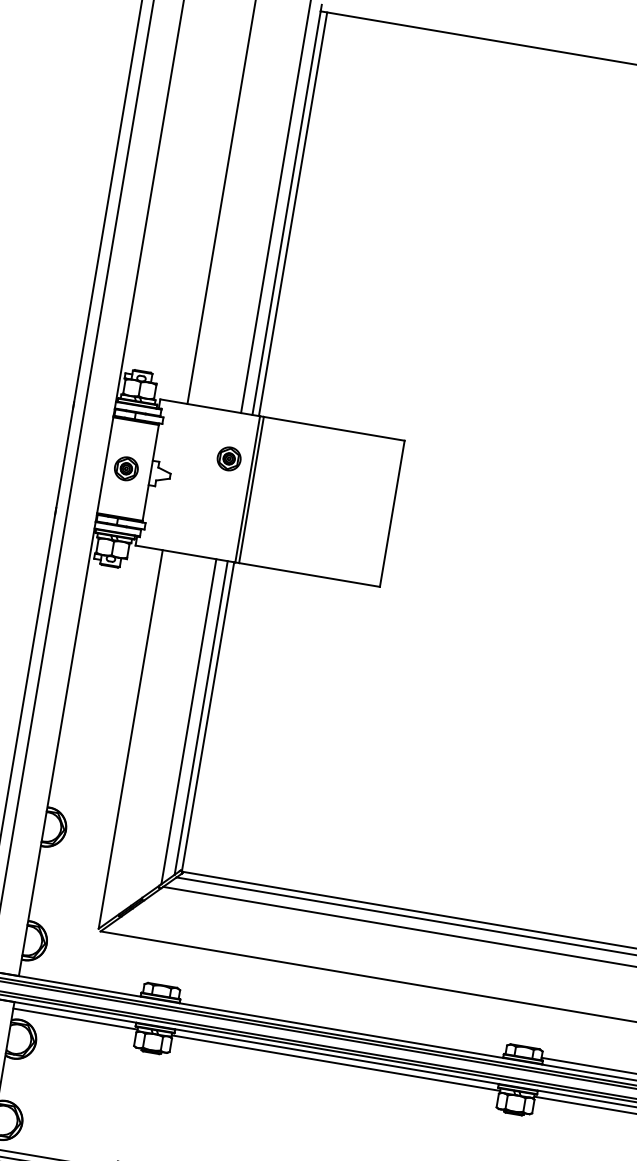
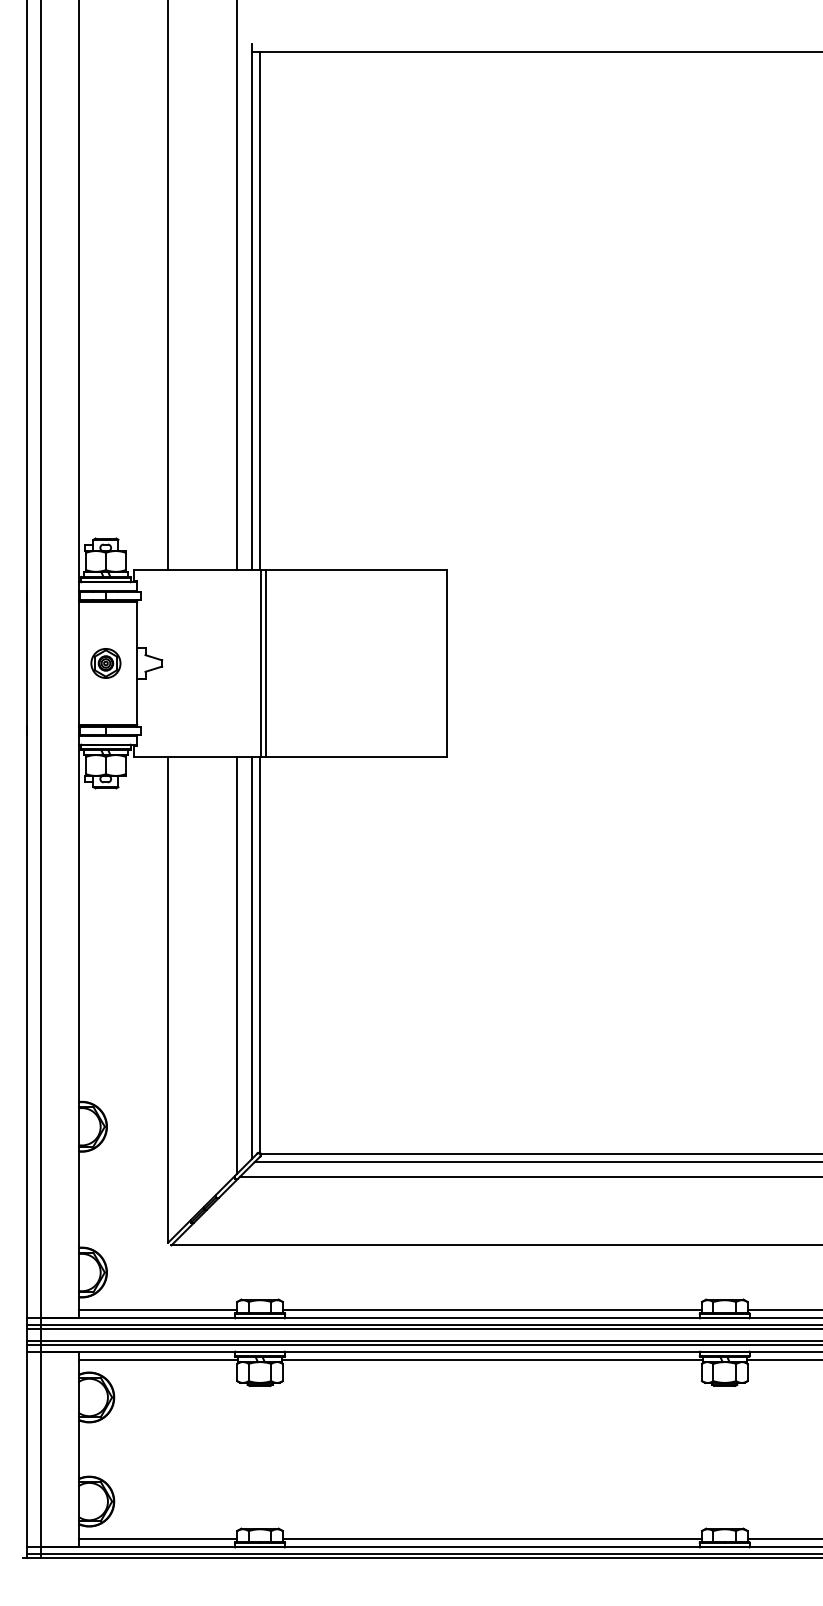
part: (228, 458) -> (231, 629), removed
line: (81, 980) -> (157, 1310), added
line: (341, 1024) -> (491, 1310), added

